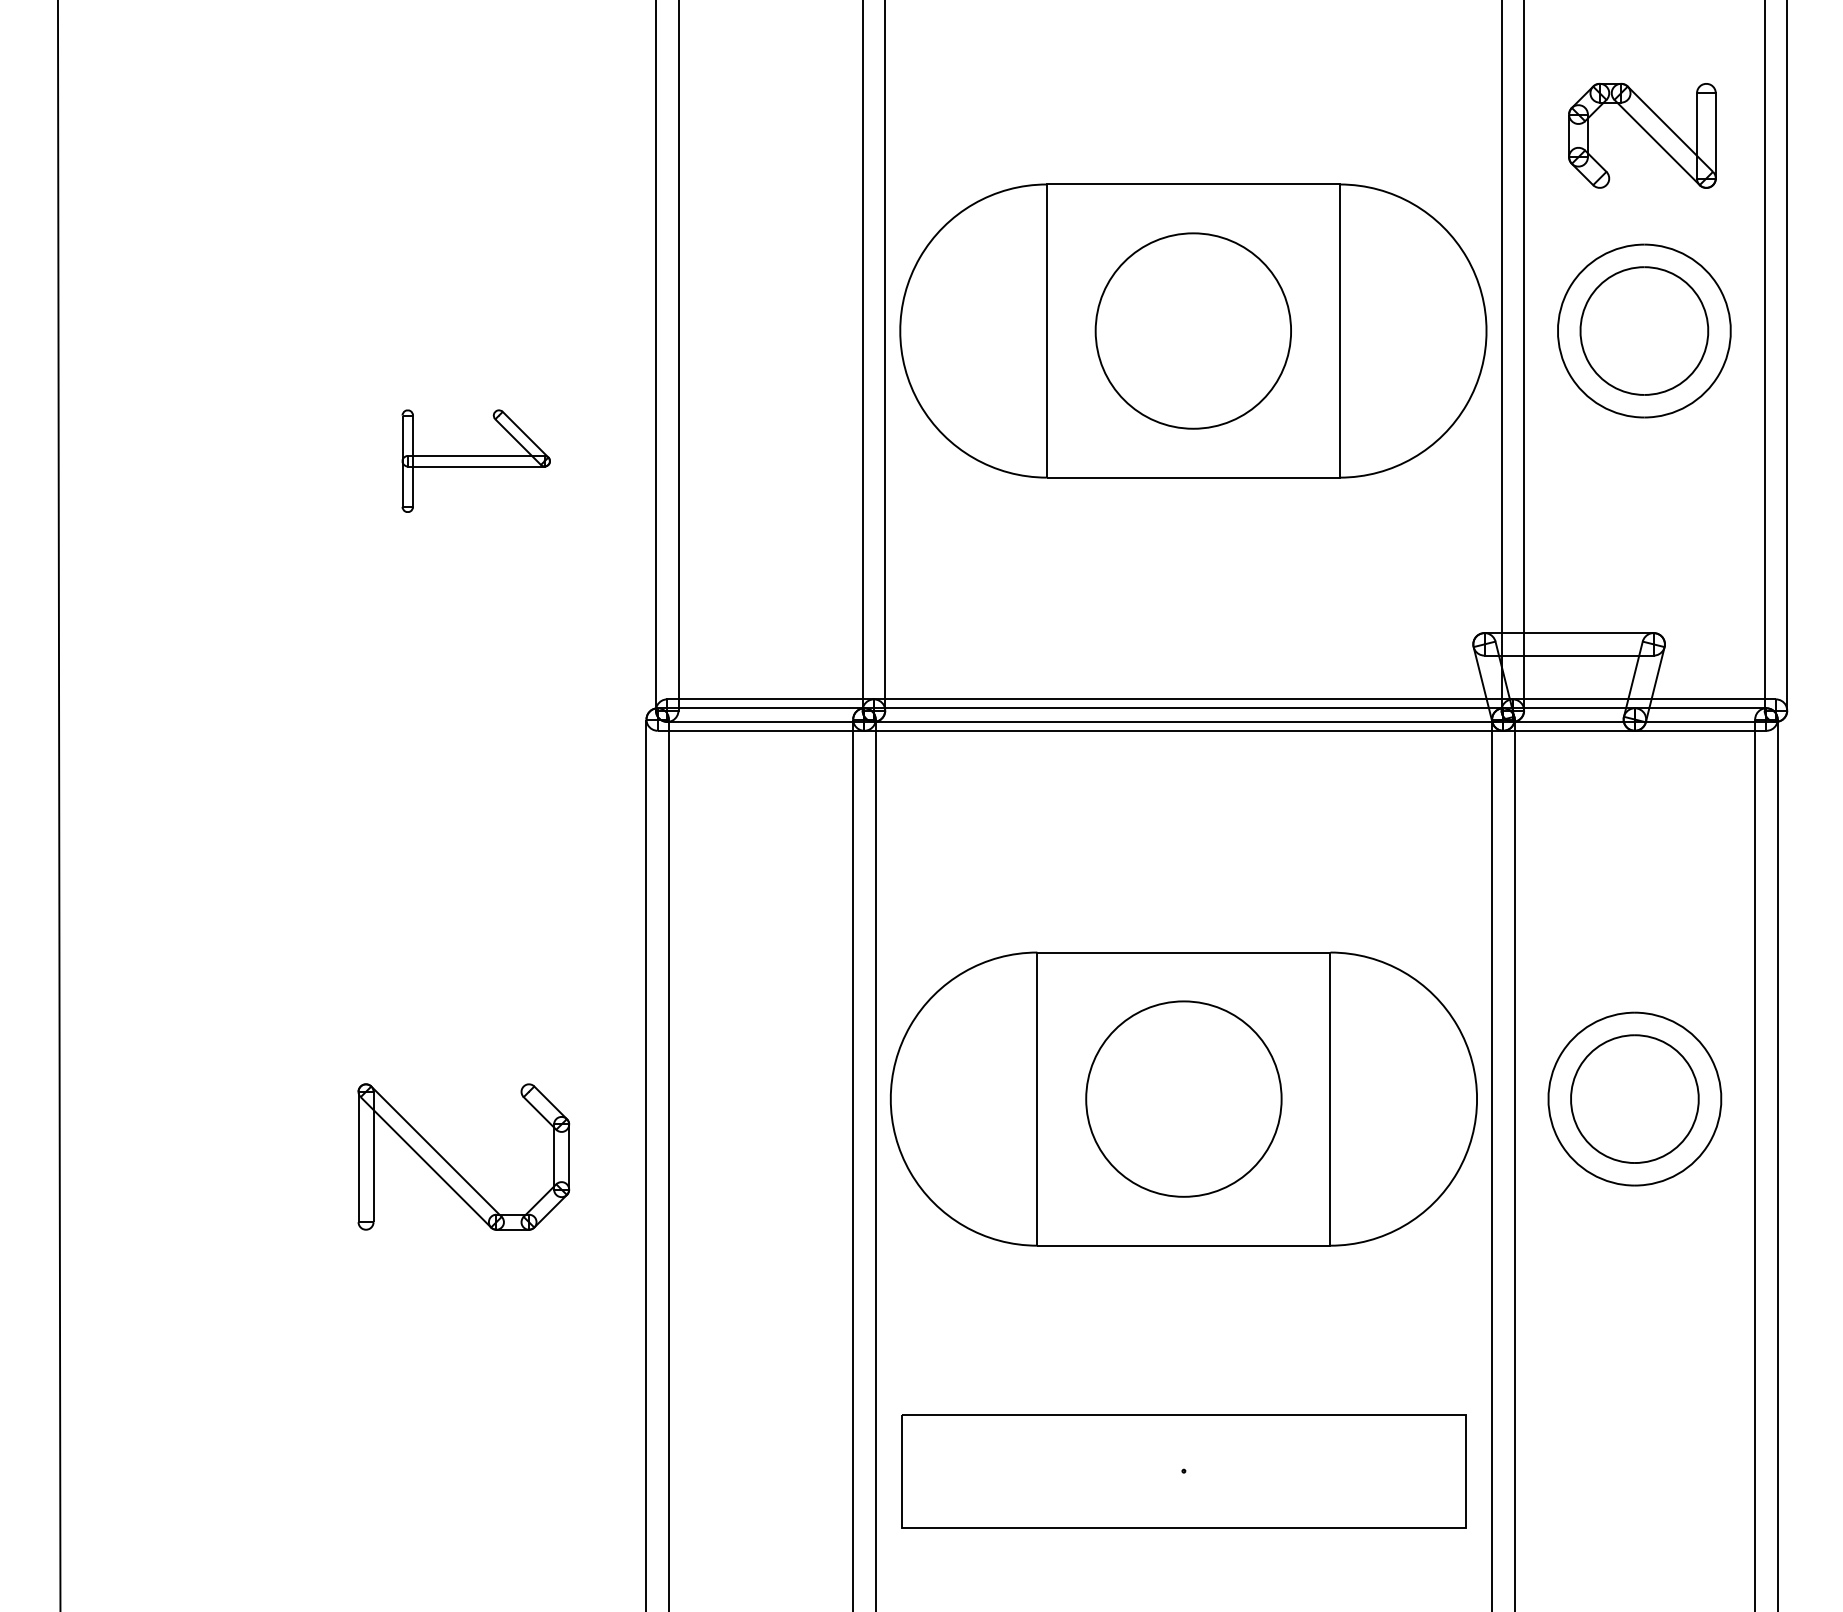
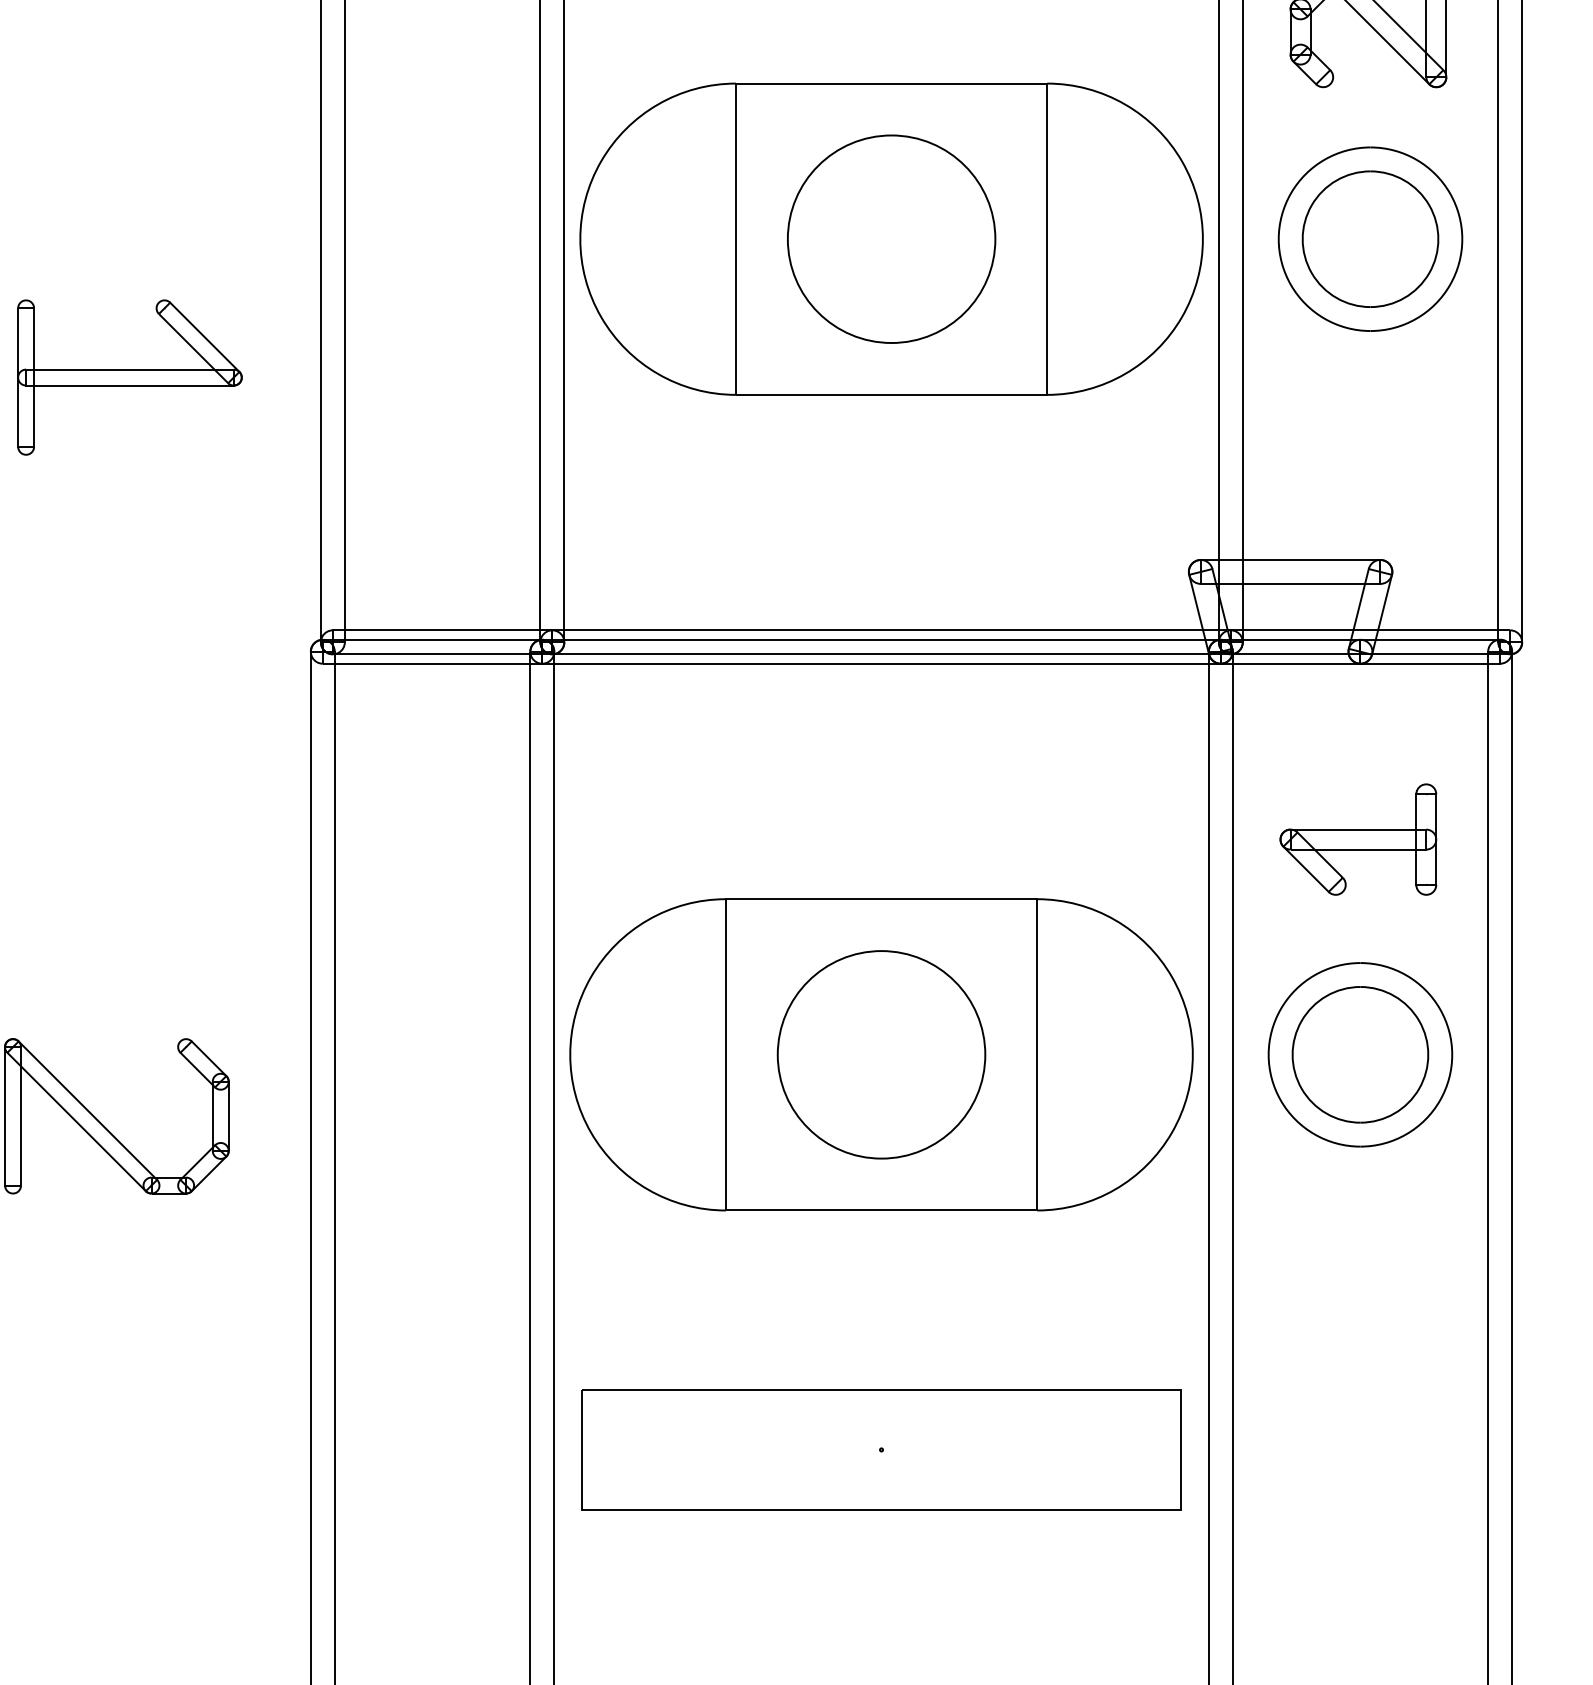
part: (476, 460) -> (130, 376), size x1.43
part: (1632, 896) -> (1357, 839), added

